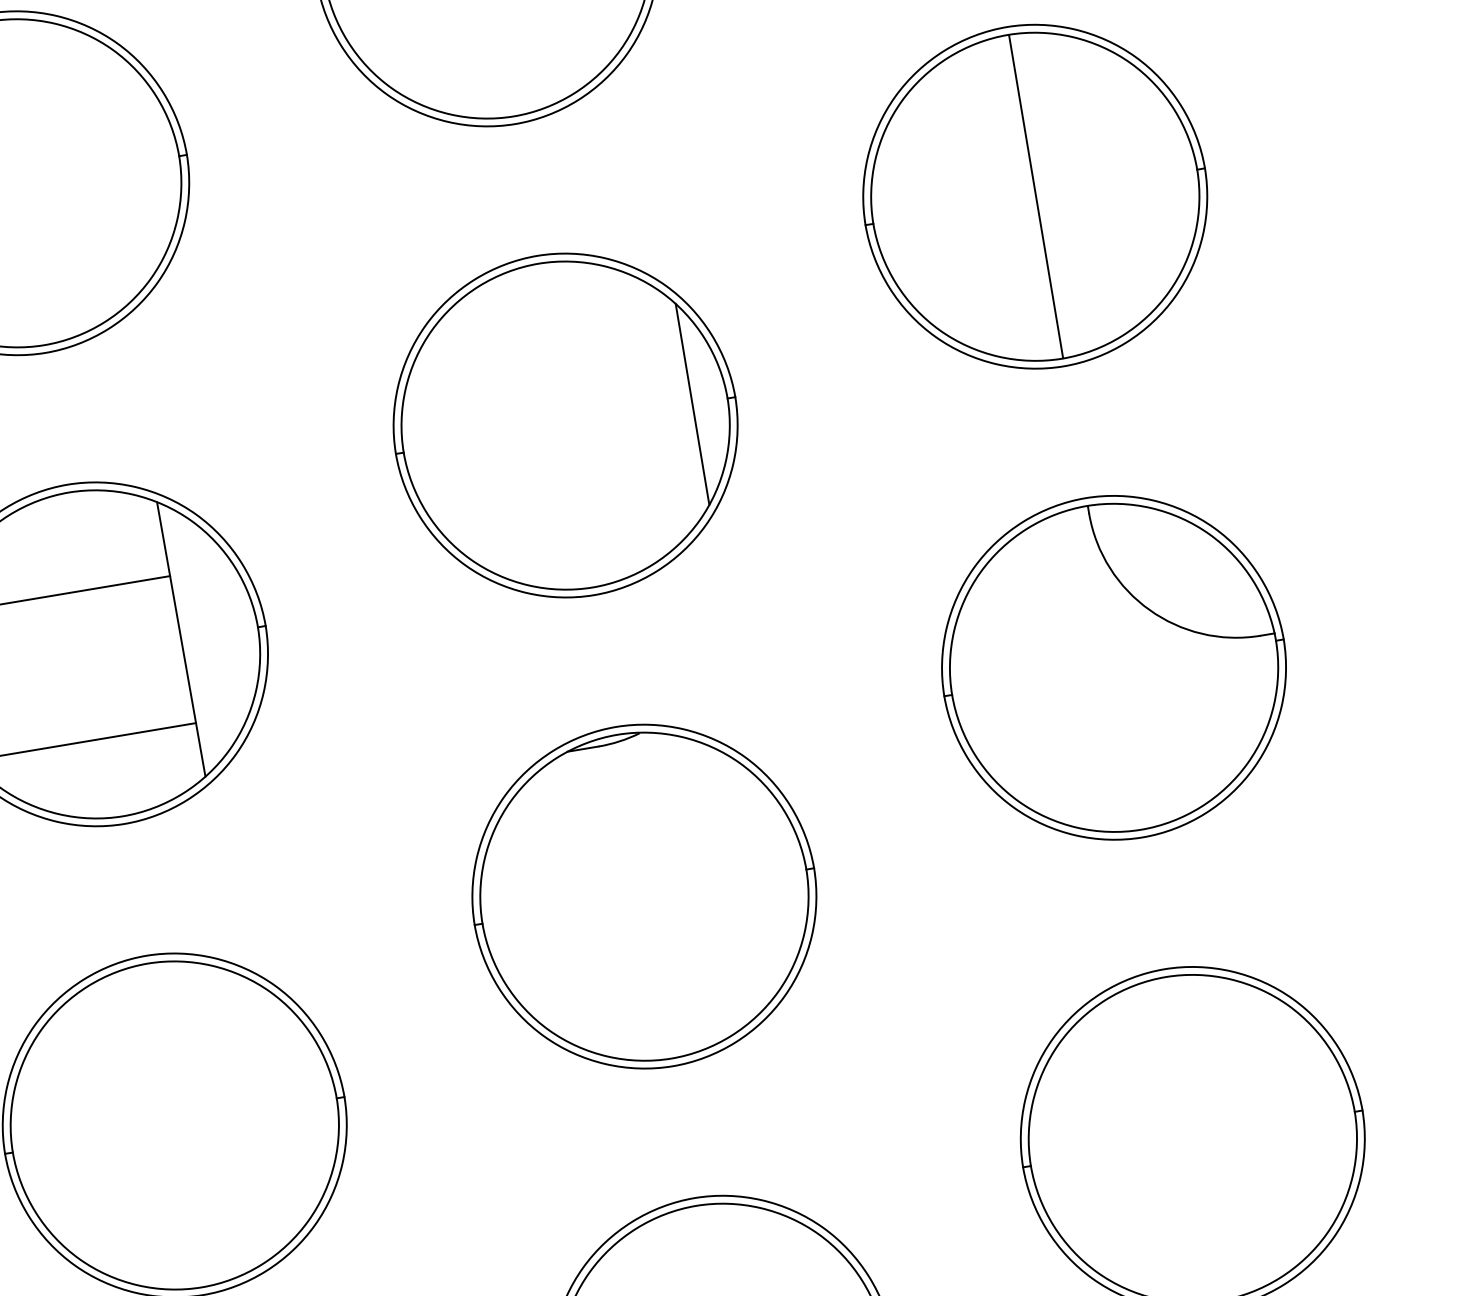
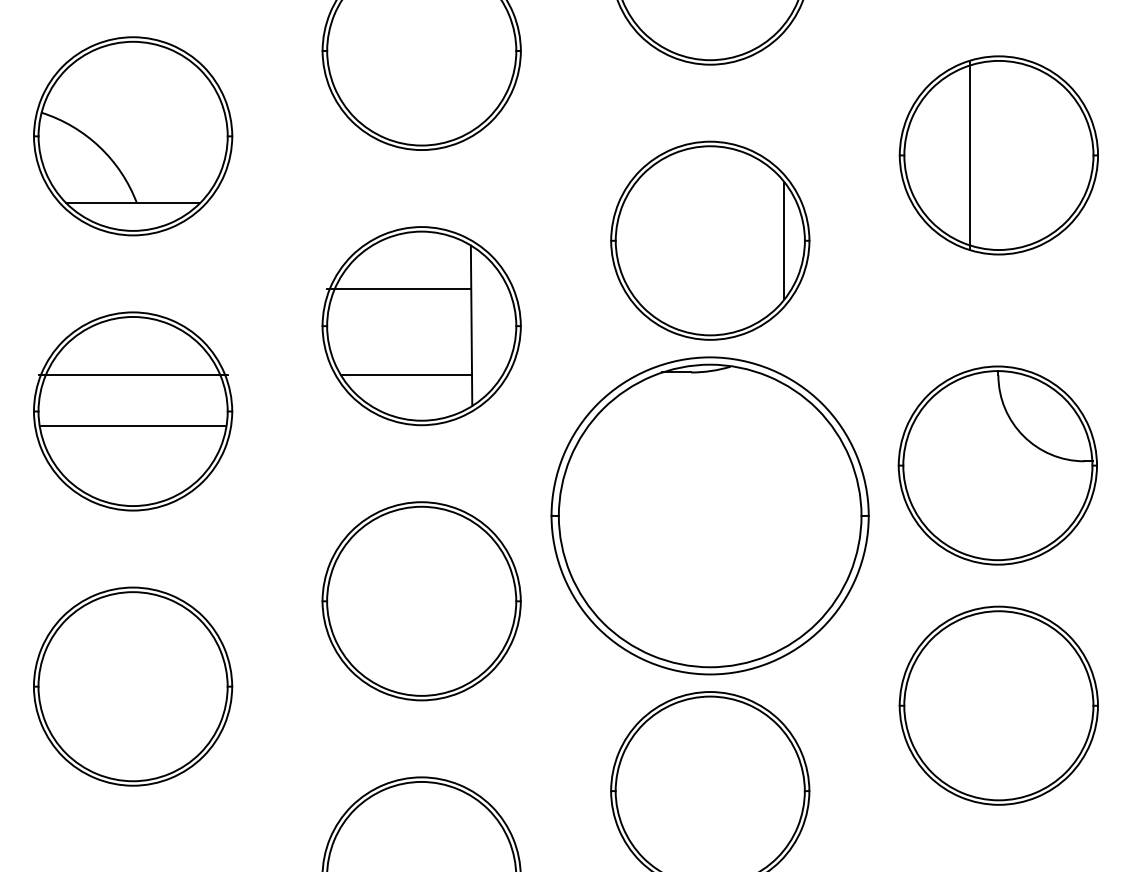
line: (1036, 196) -> (970, 155), moved
part: (1113, 667) -> (997, 465), moved
part: (644, 895) -> (710, 515), size x1.6

